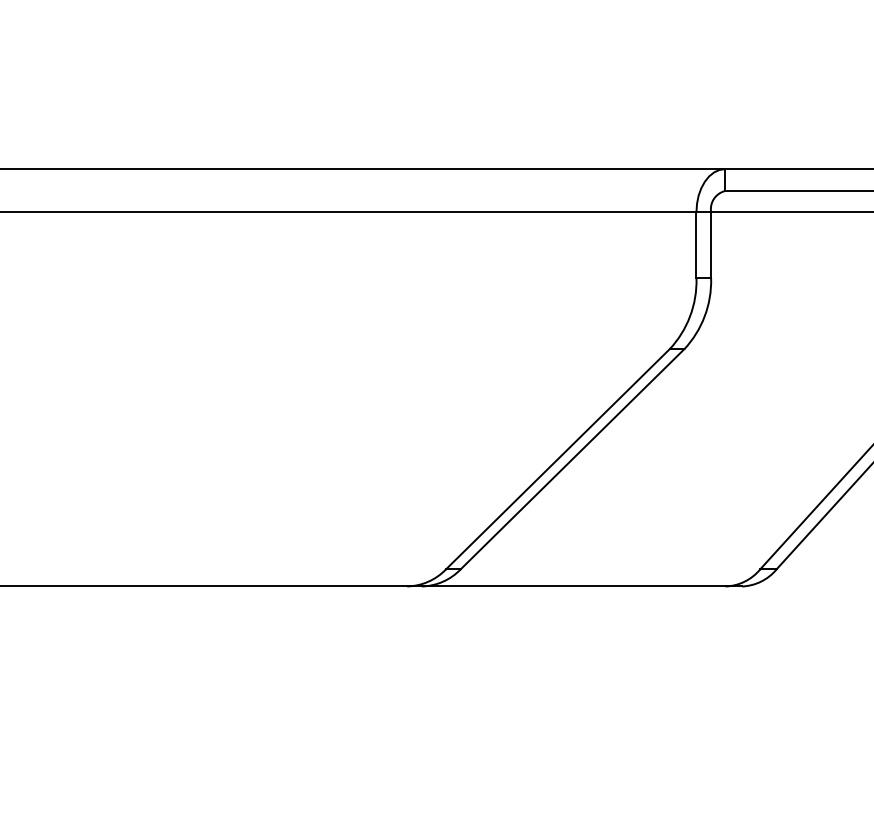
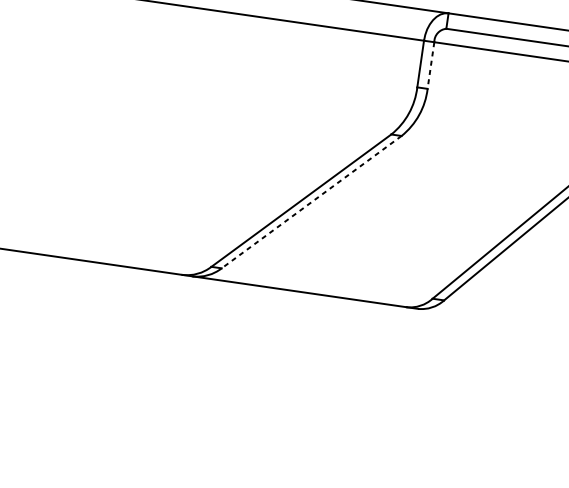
line: (711, 245) -> (431, 65), solid -> dashed
line: (572, 459) -> (311, 202), solid -> dashed

